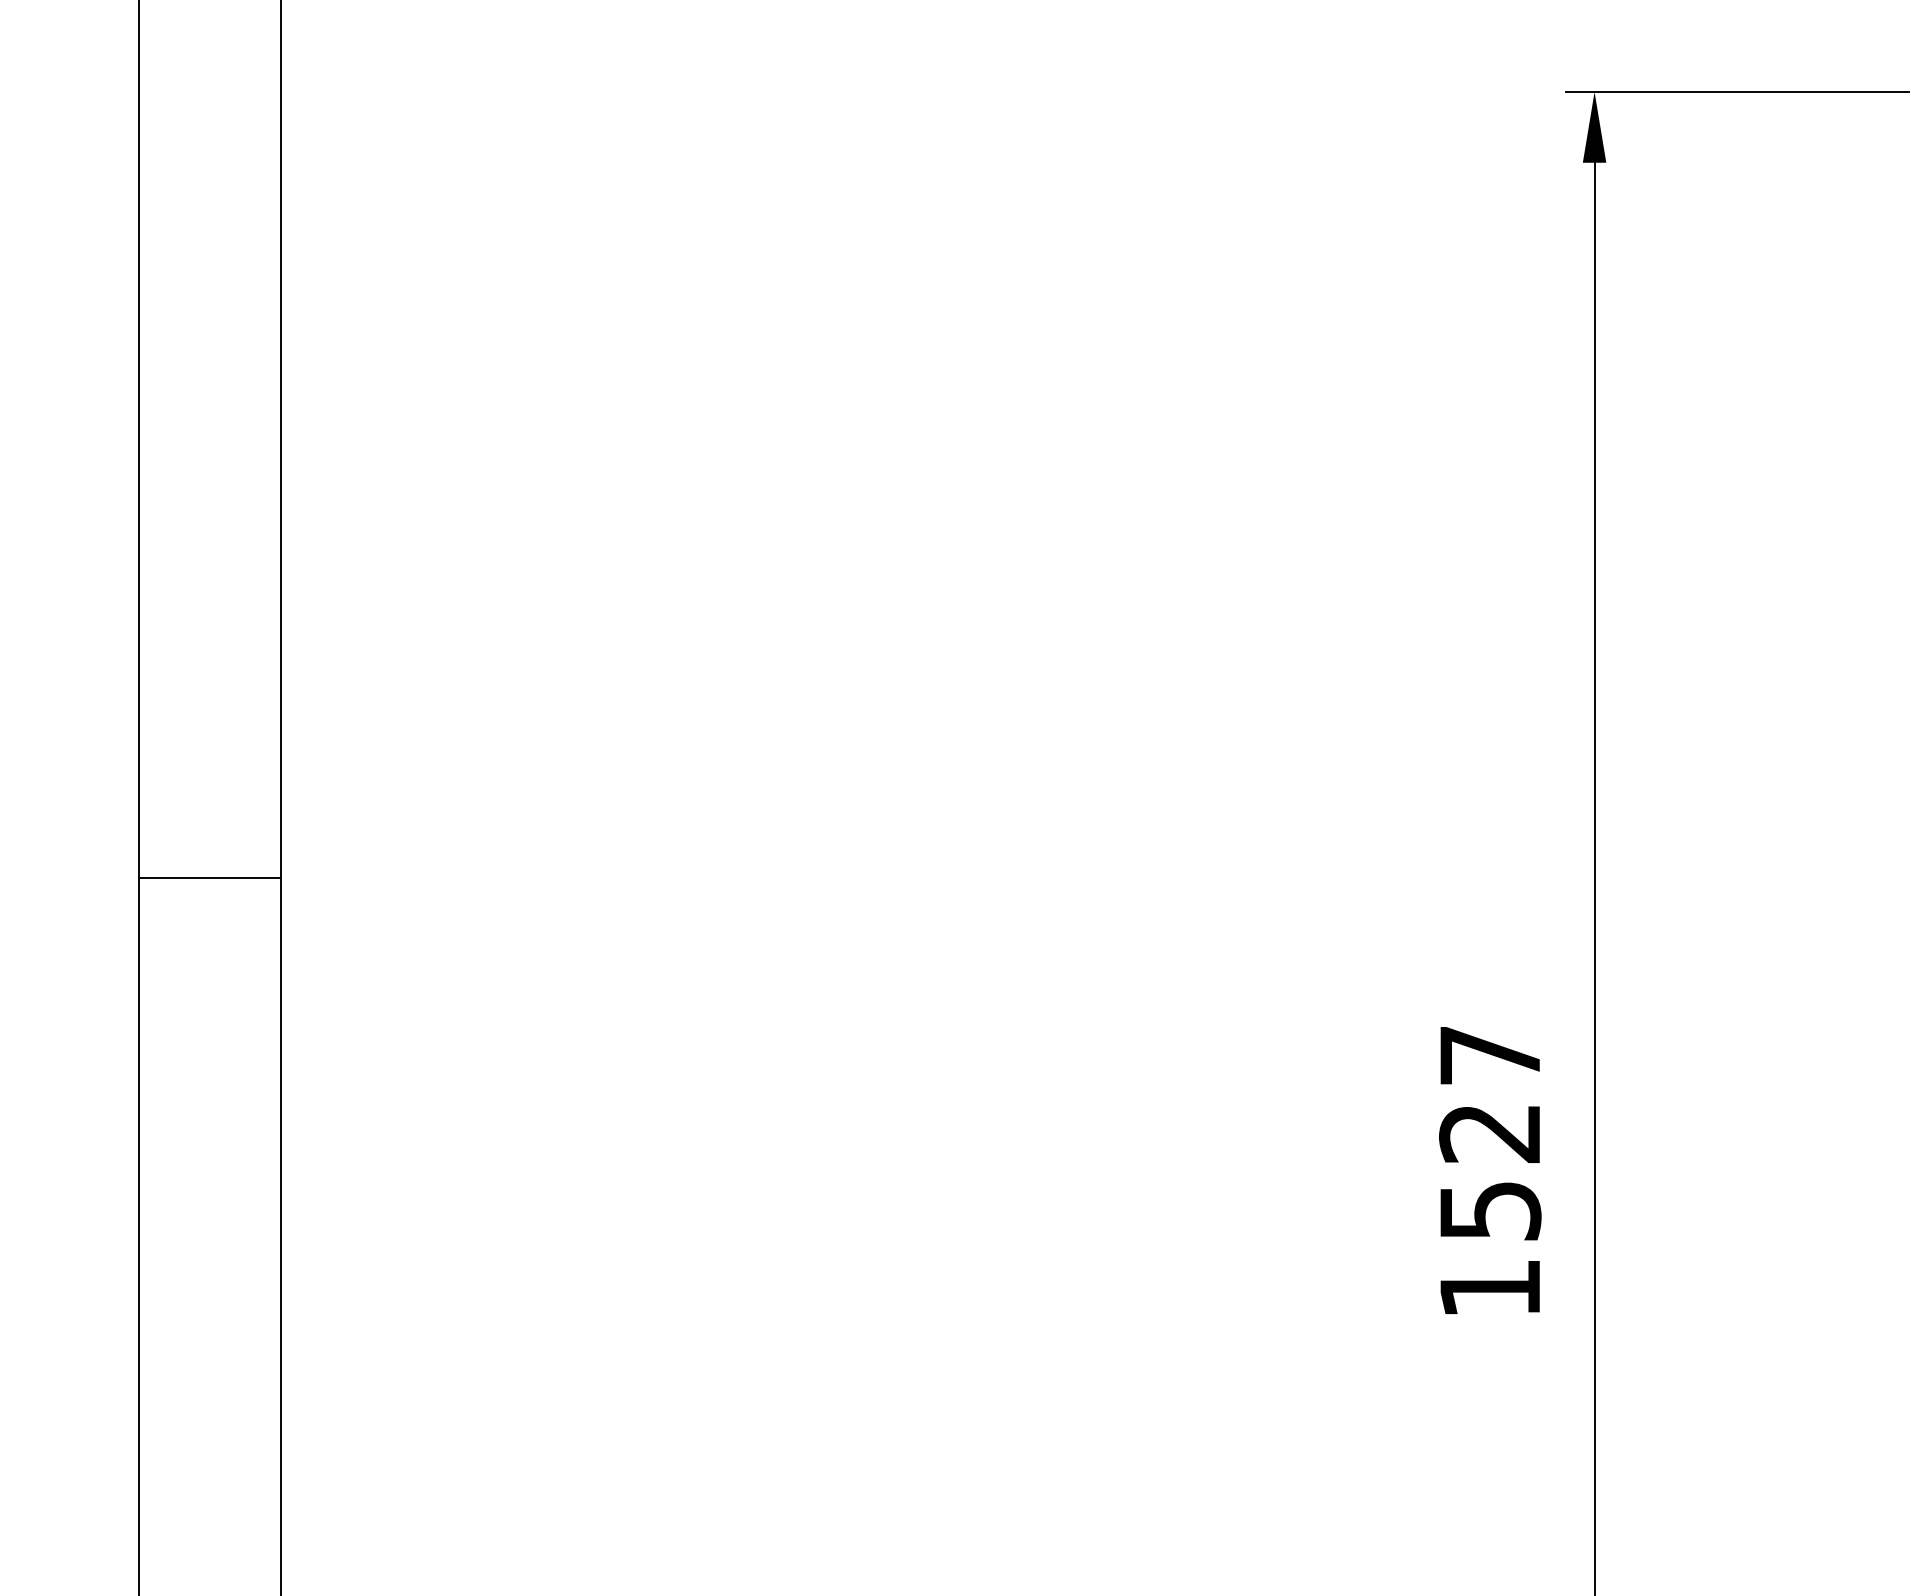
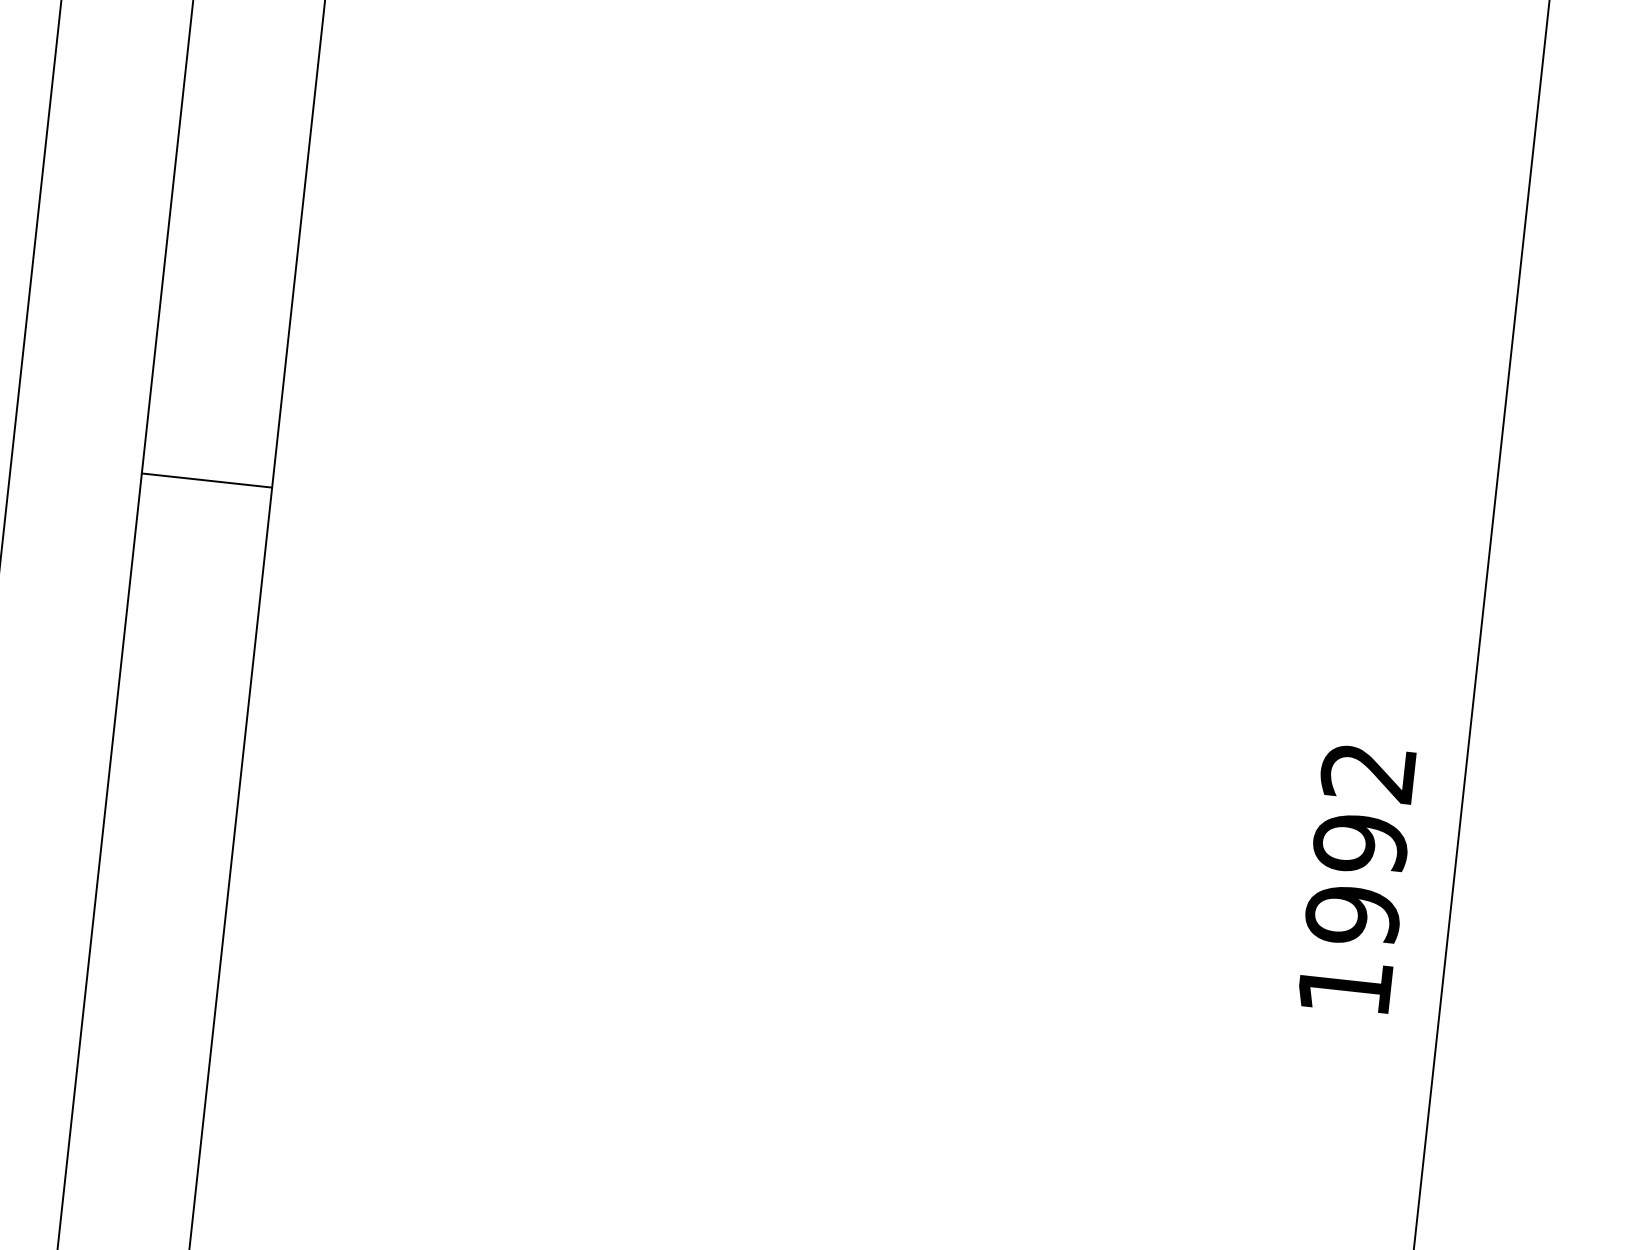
text: (1490, 1134) -> (1360, 845), 1527 -> 1992

